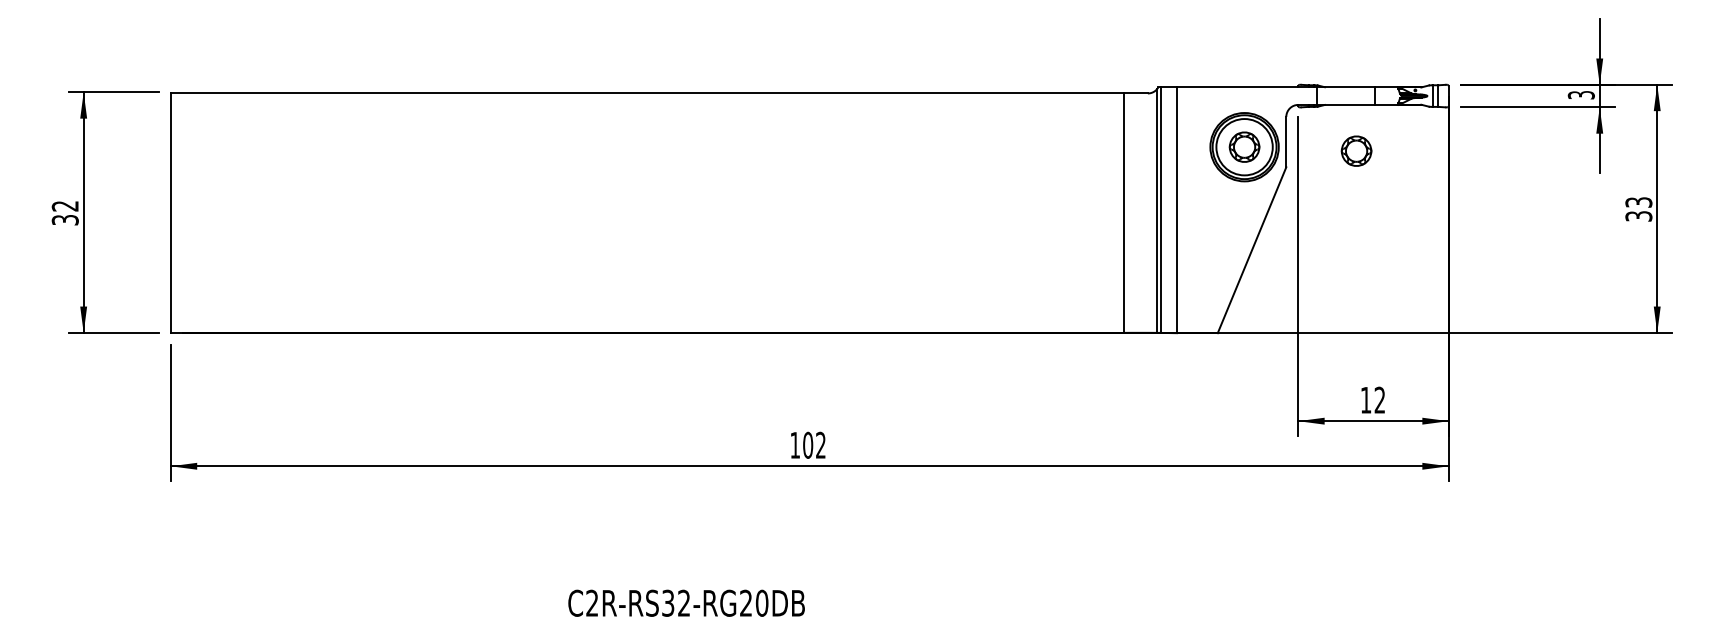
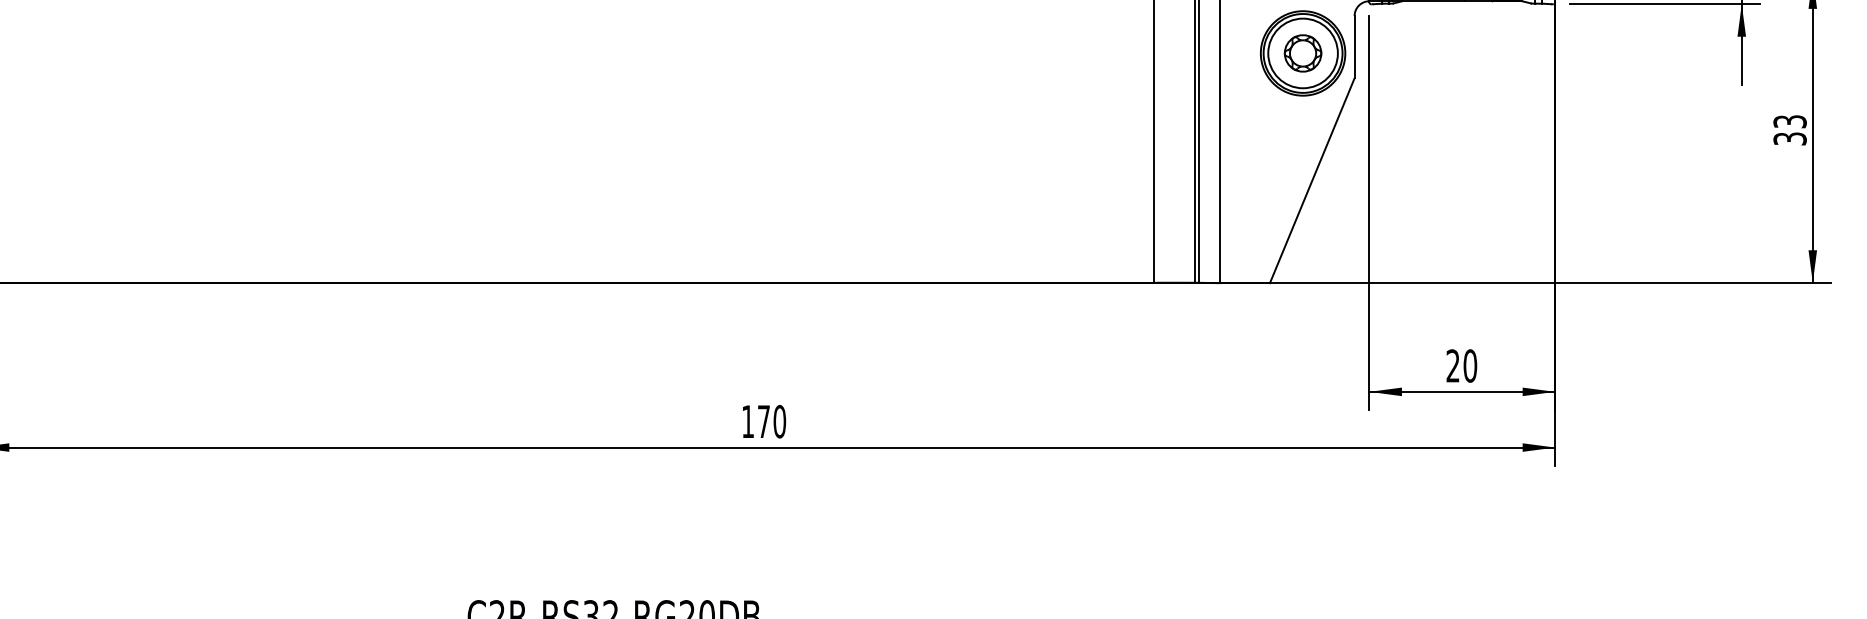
part: (1356, 150) -> (1441, 57), removed
text: (1372, 399) -> (1461, 365), 12 -> 20
text: (814, 444) -> (771, 420), 102 -> 170

